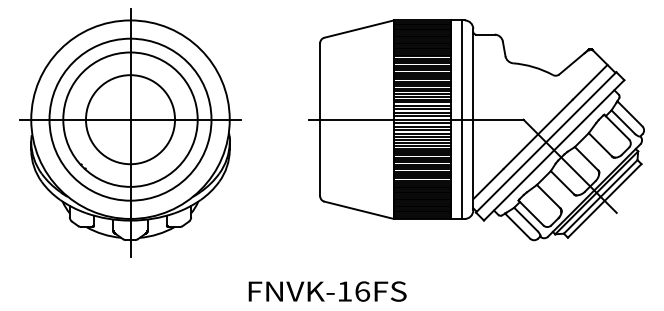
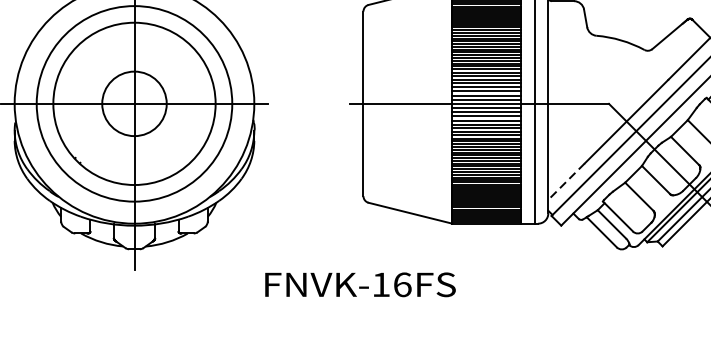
circle: (130, 119) -> (134, 103), size x0.6
line: (488, 184) -> (566, 182), solid -> dashed
text: (327, 291) -> (360, 284), moved

